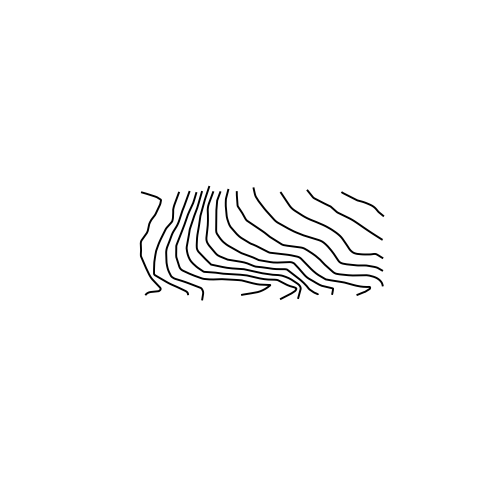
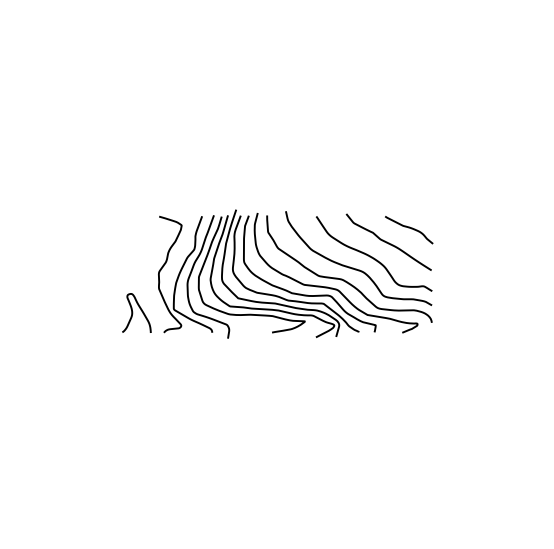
curve: (124, 275) -> (140, 310), added

